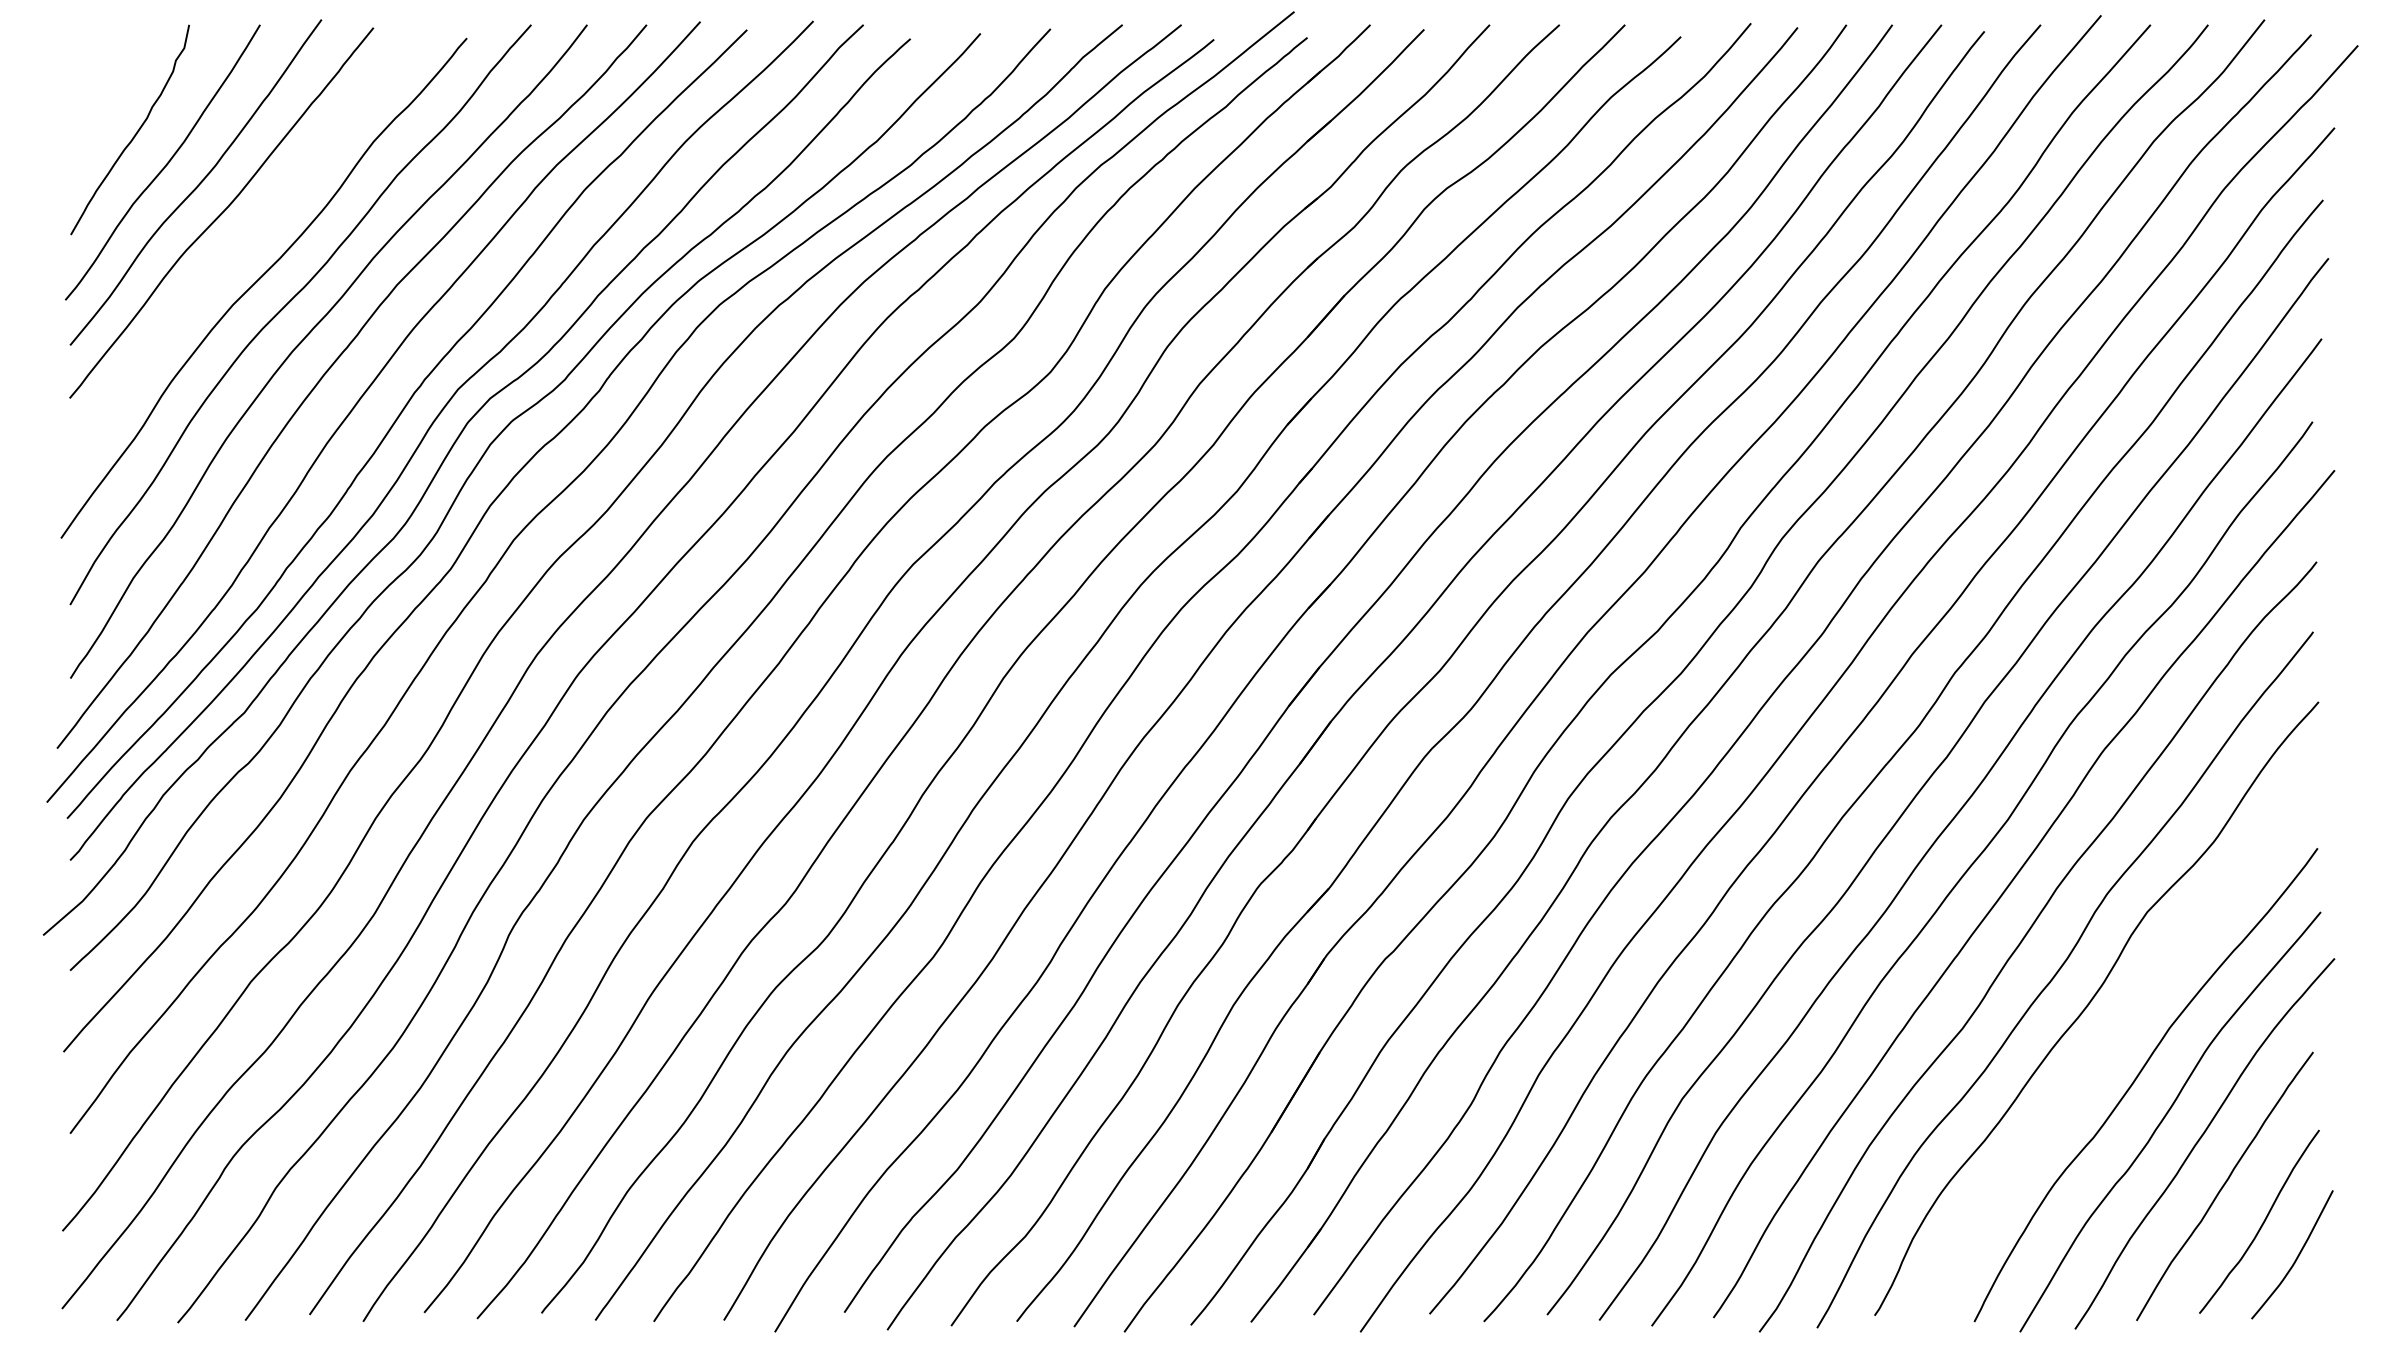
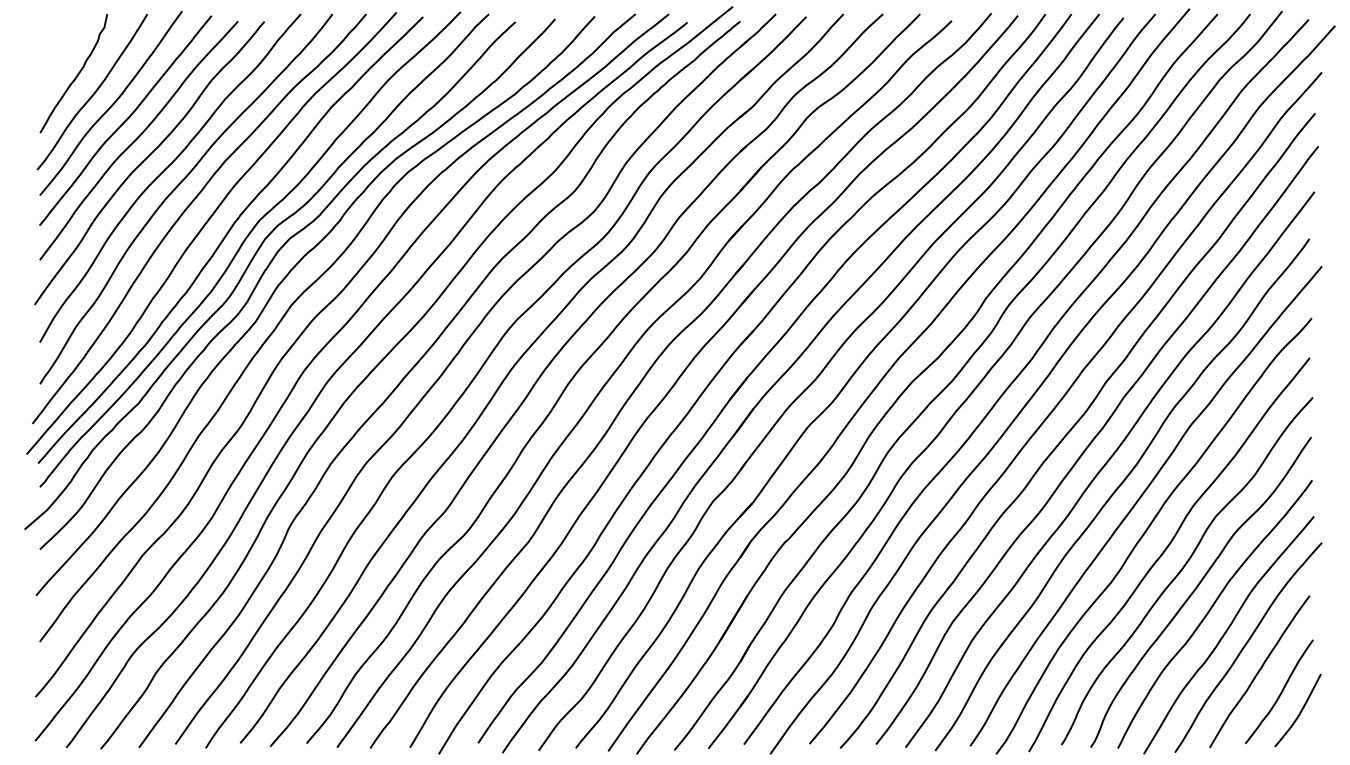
curve: (242, 246) -> (137, 139), added
curve: (2114, 1039) -> (1197, 588), added

